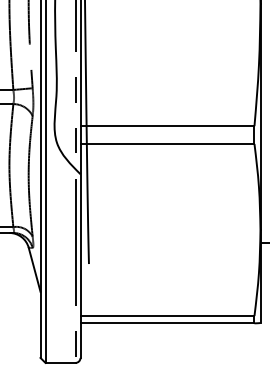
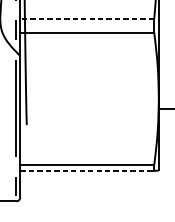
line: (167, 126) -> (87, 19), solid -> dashed
line: (167, 323) -> (87, 170), solid -> dashed

